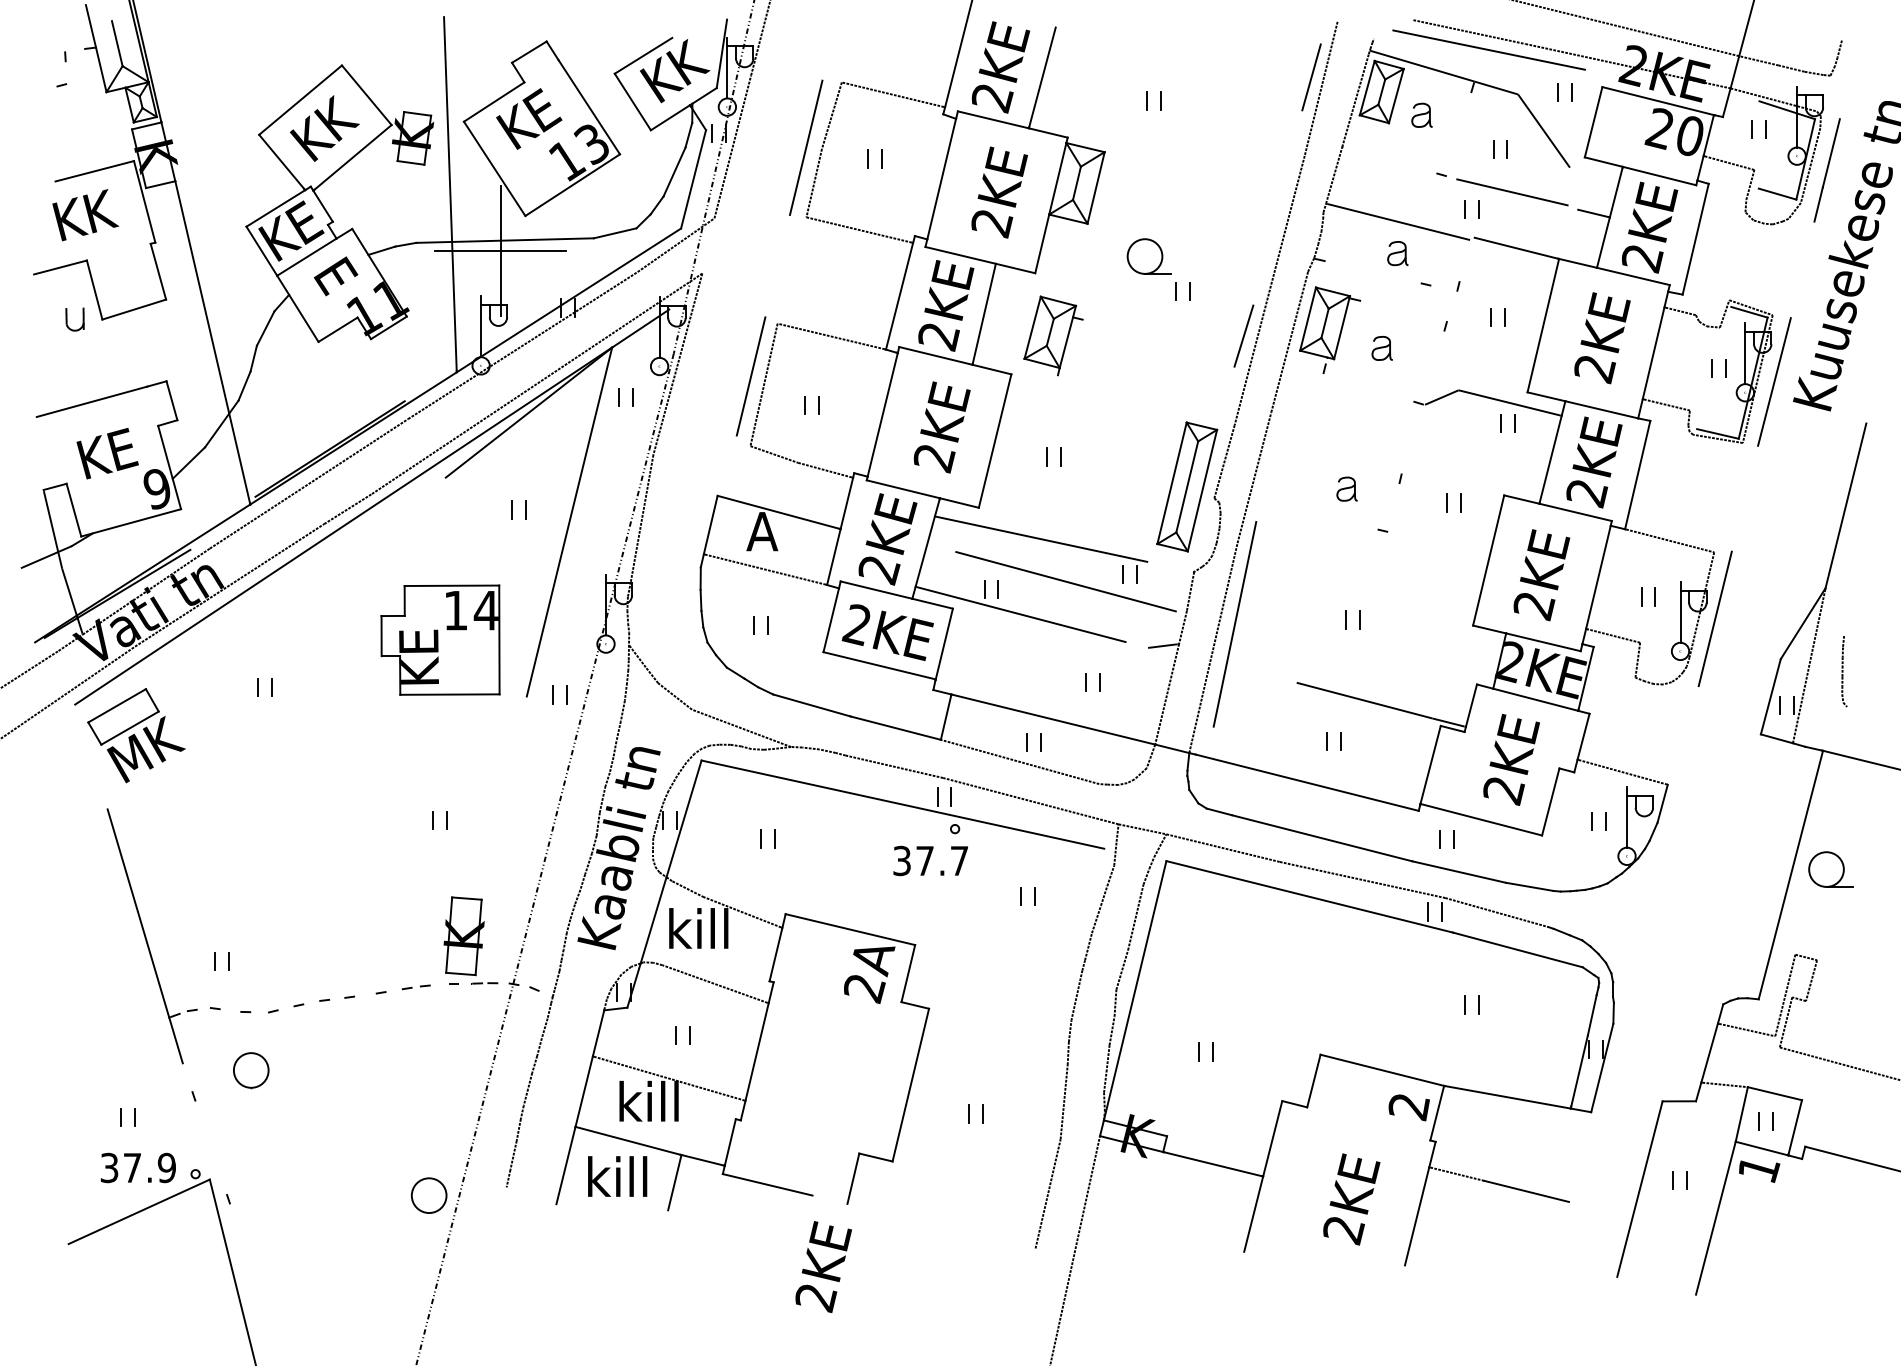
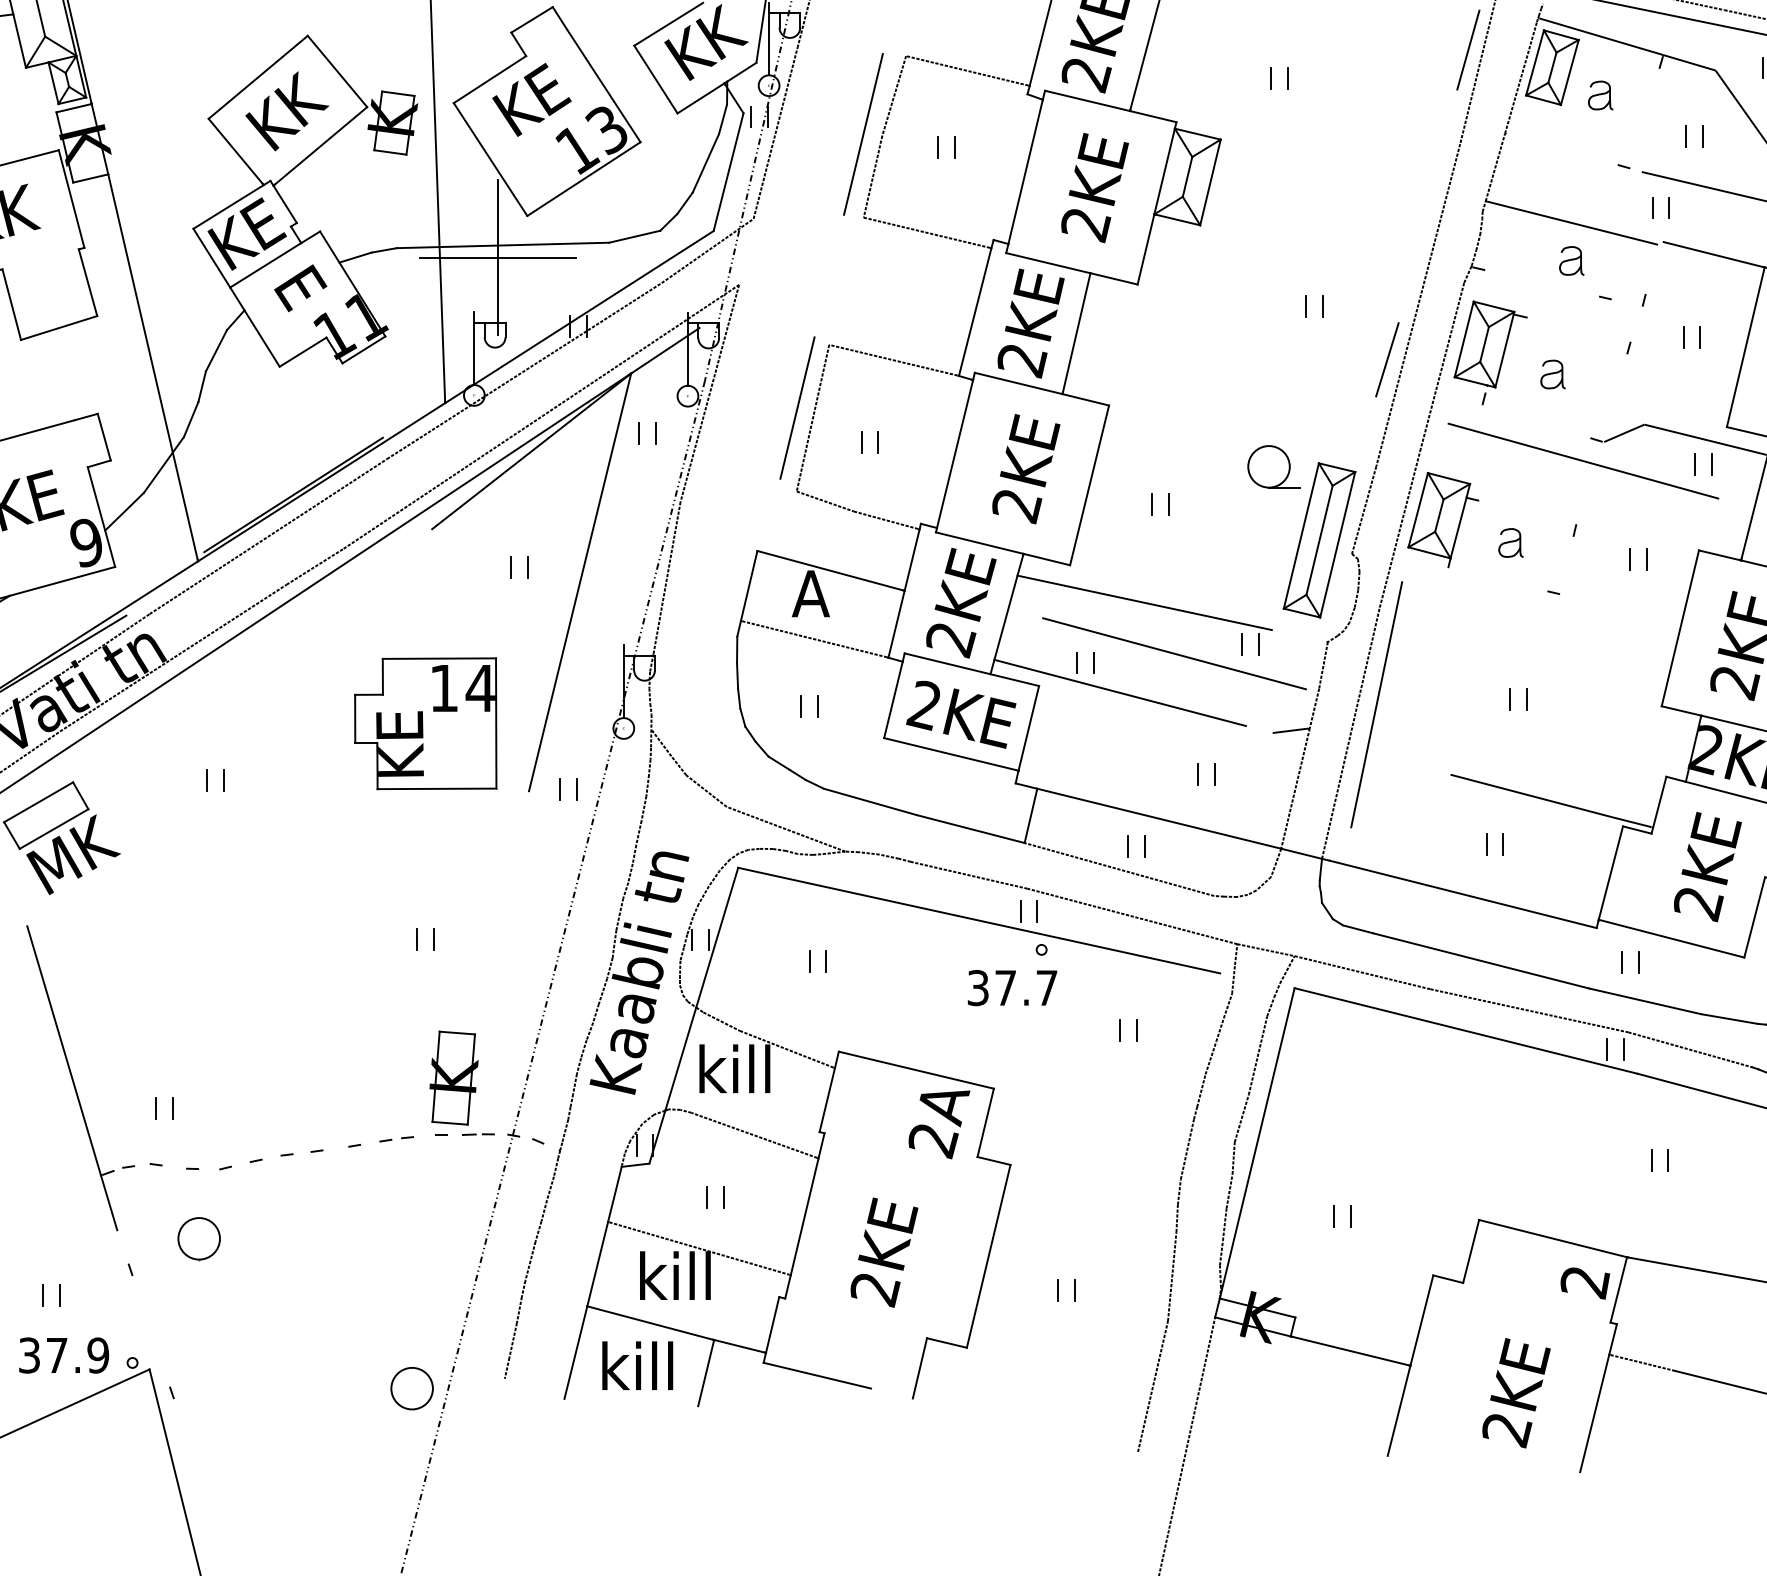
part: (1148, 256) -> (1273, 466), moved
part: (1053, 335) -> (1443, 519), moved
line: (1407, 420) -> (1583, 460), added
text: (823, 1266) -> (884, 1252), moved

